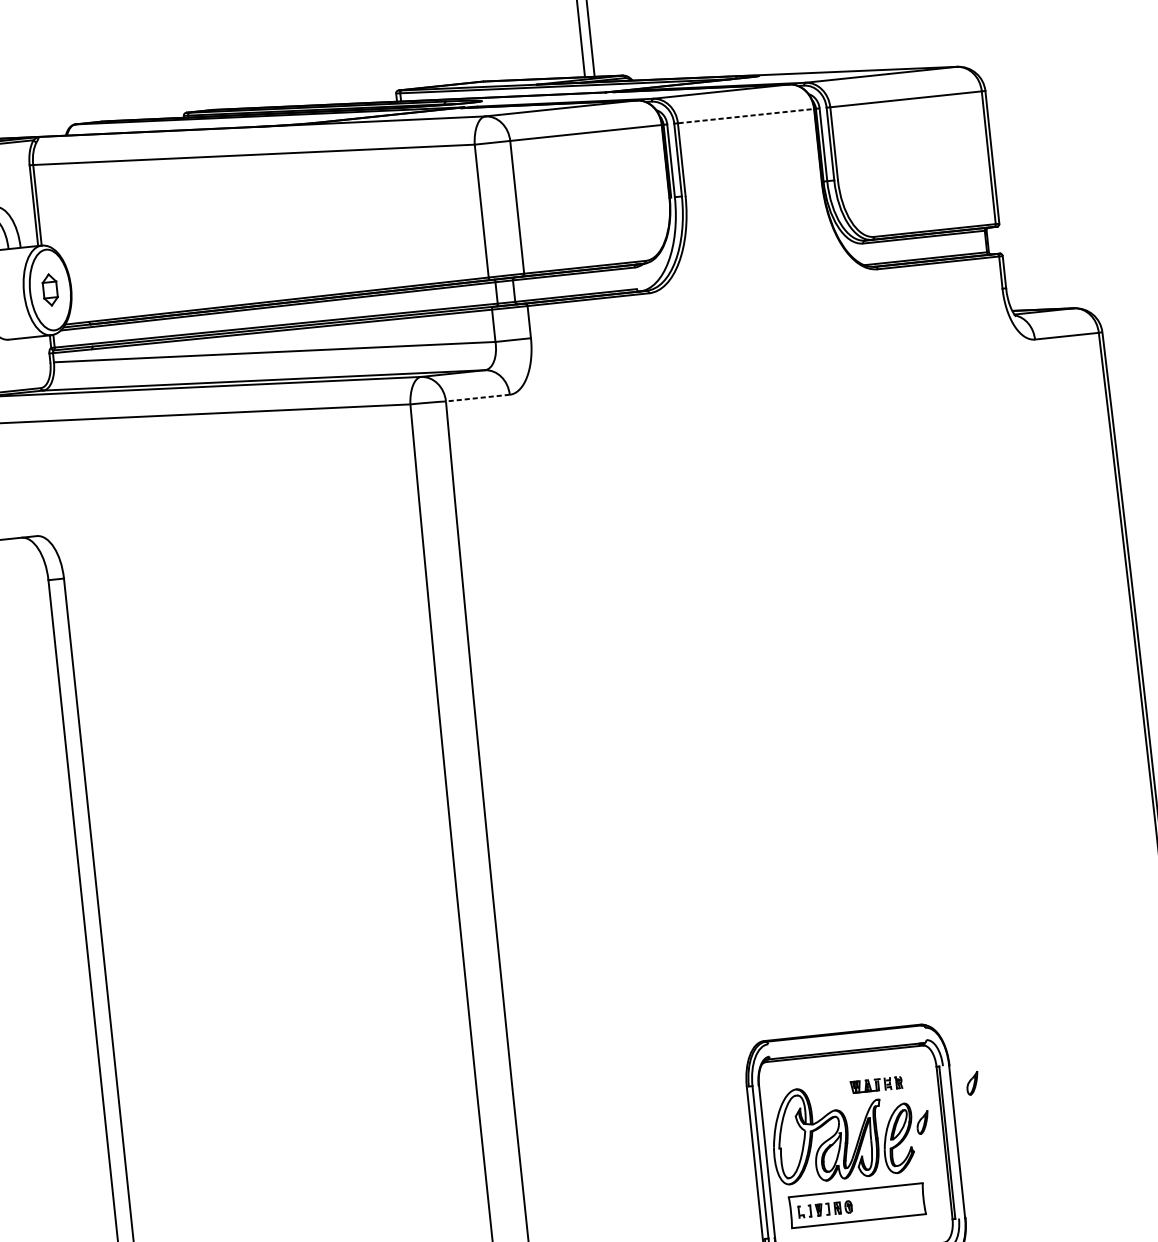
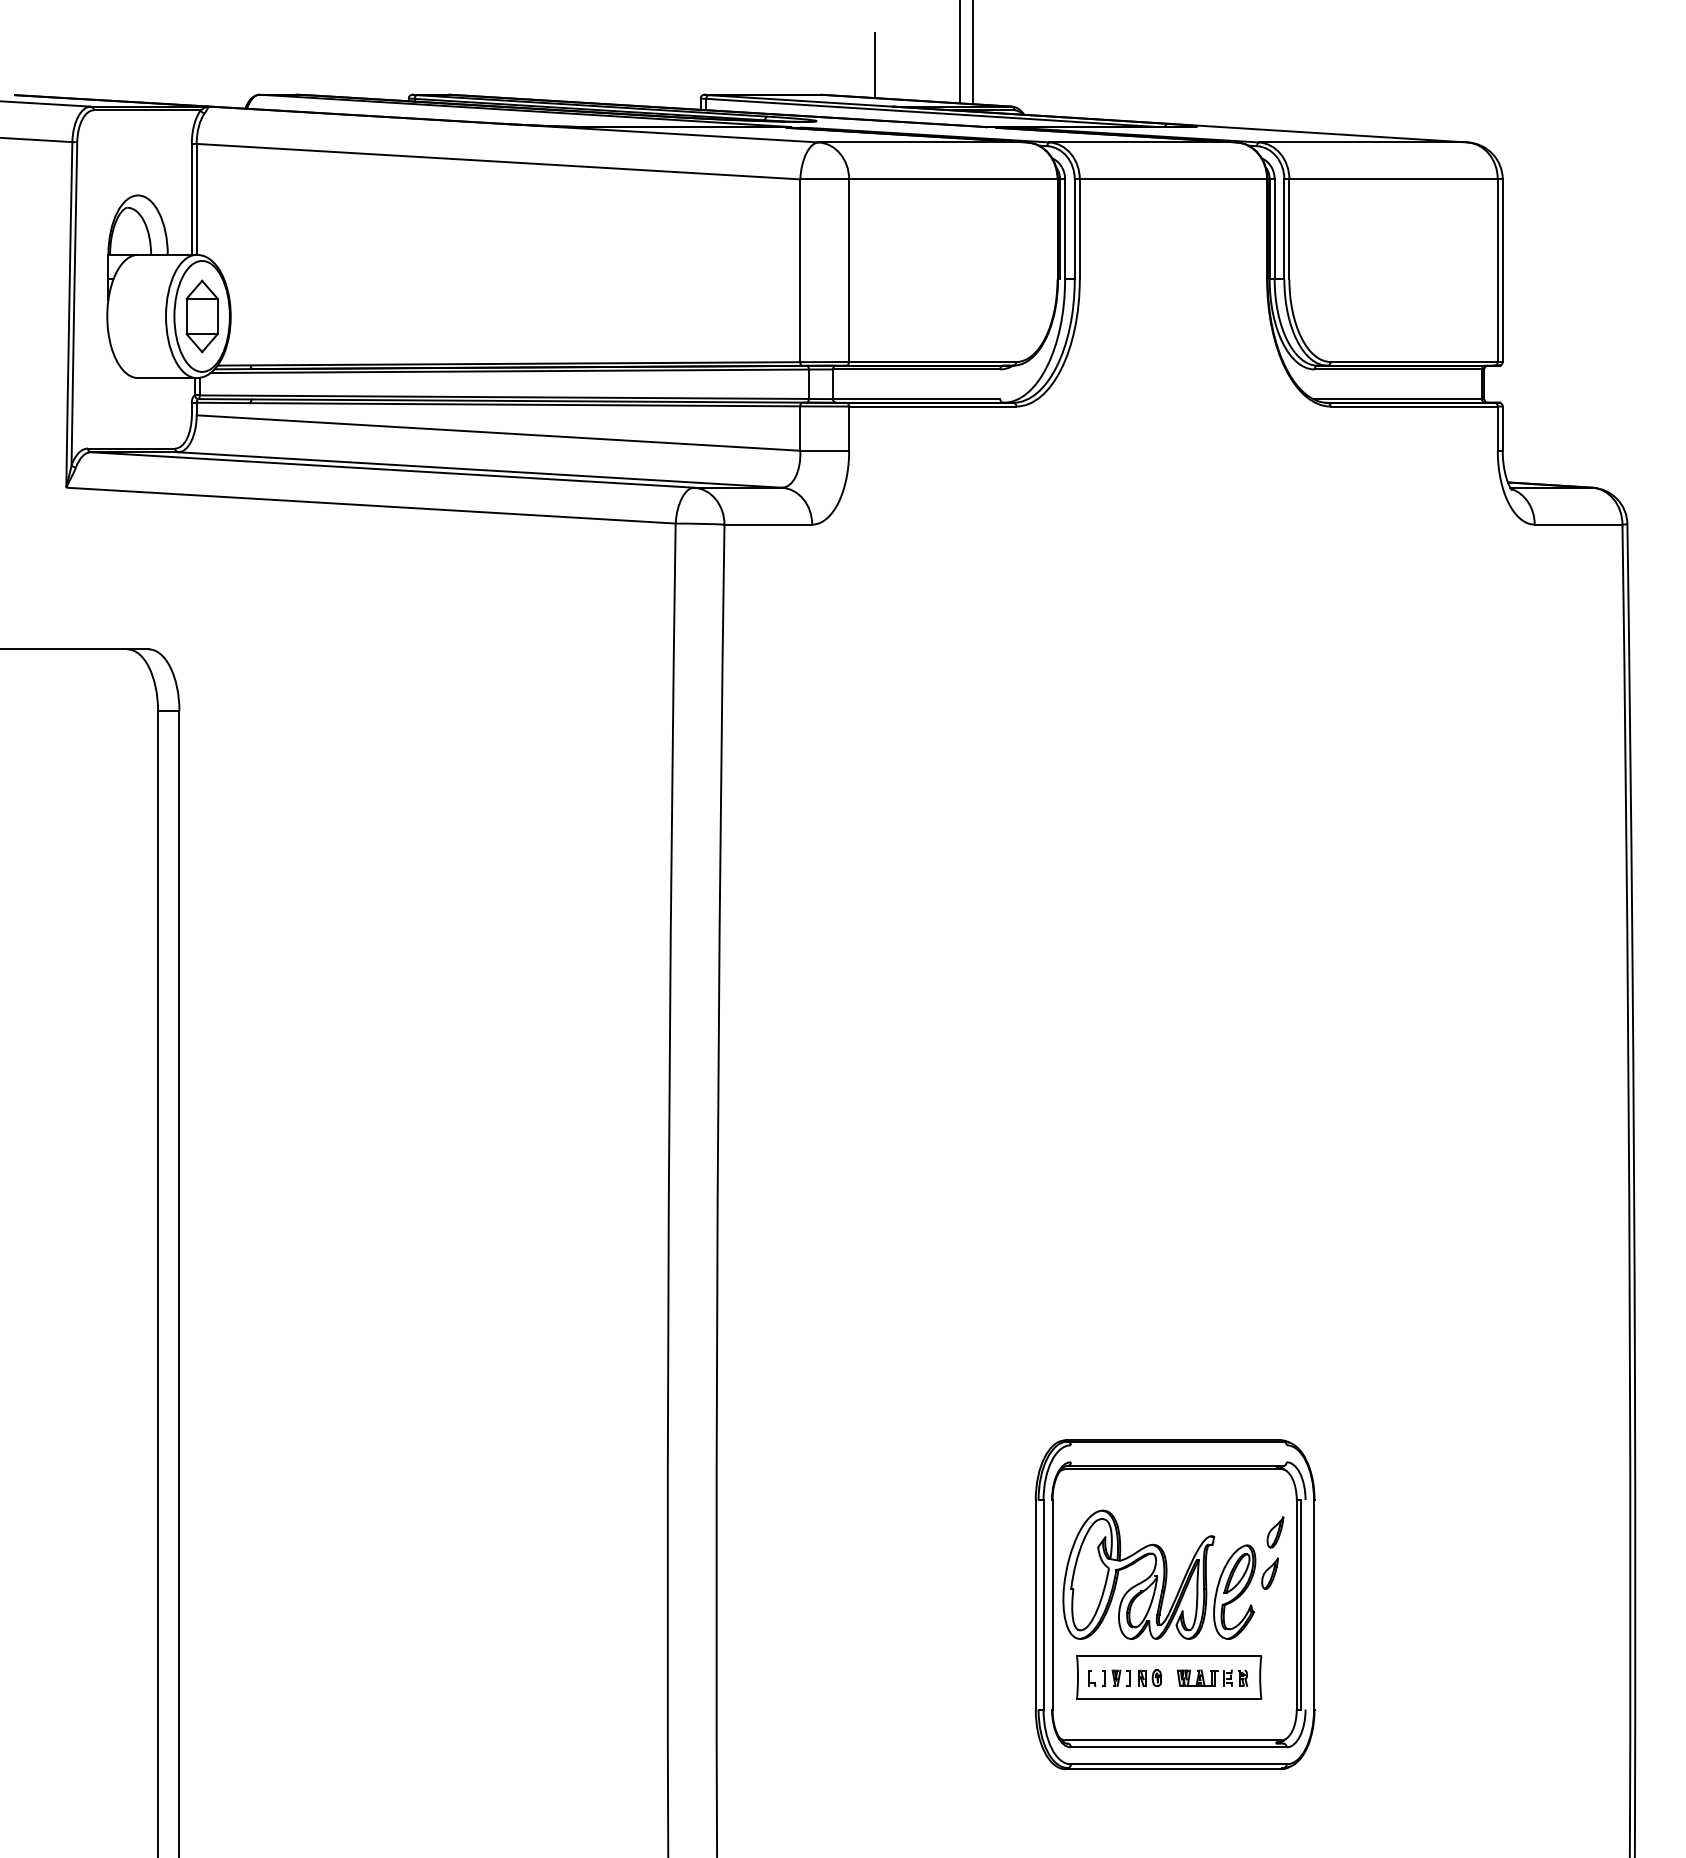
line: (520, 56) -> (875, 65), added
line: (748, 116) -> (1176, 179), dashed -> solid
part: (49, 290) -> (201, 316), size x1.67
line: (477, 397) -> (768, 524), dashed -> solid
part: (972, 1083) -> (1275, 1532), moved
part: (876, 1084) -> (1212, 1677), moved

